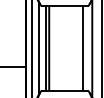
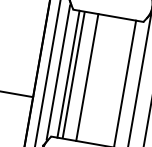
line: (58, 48) -> (87, 77), added

